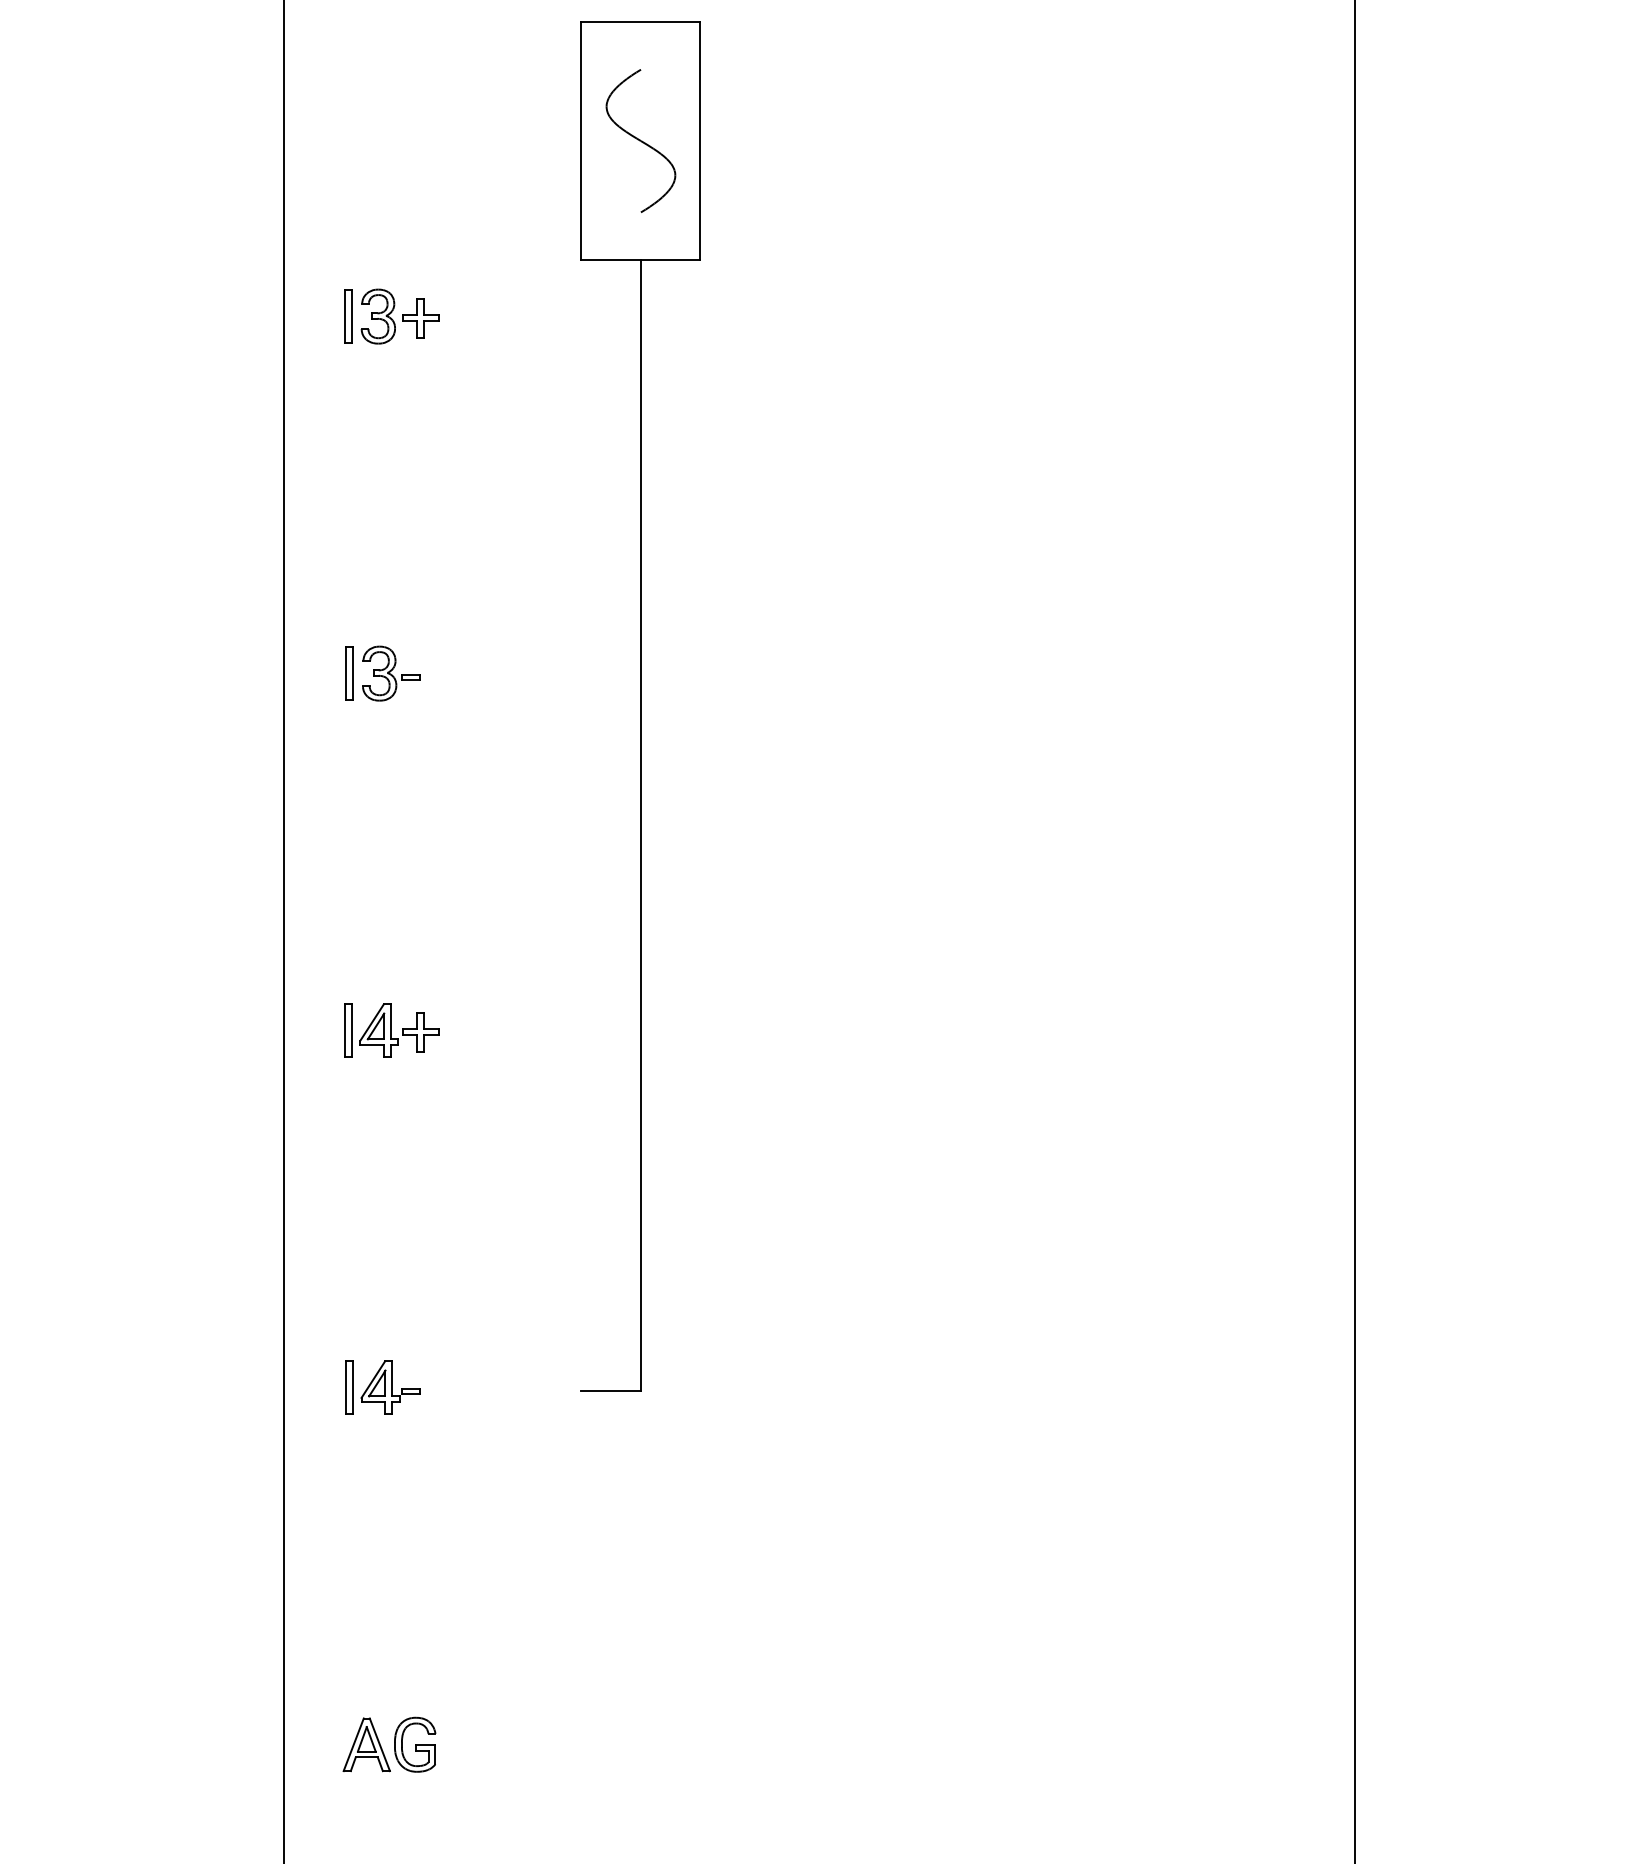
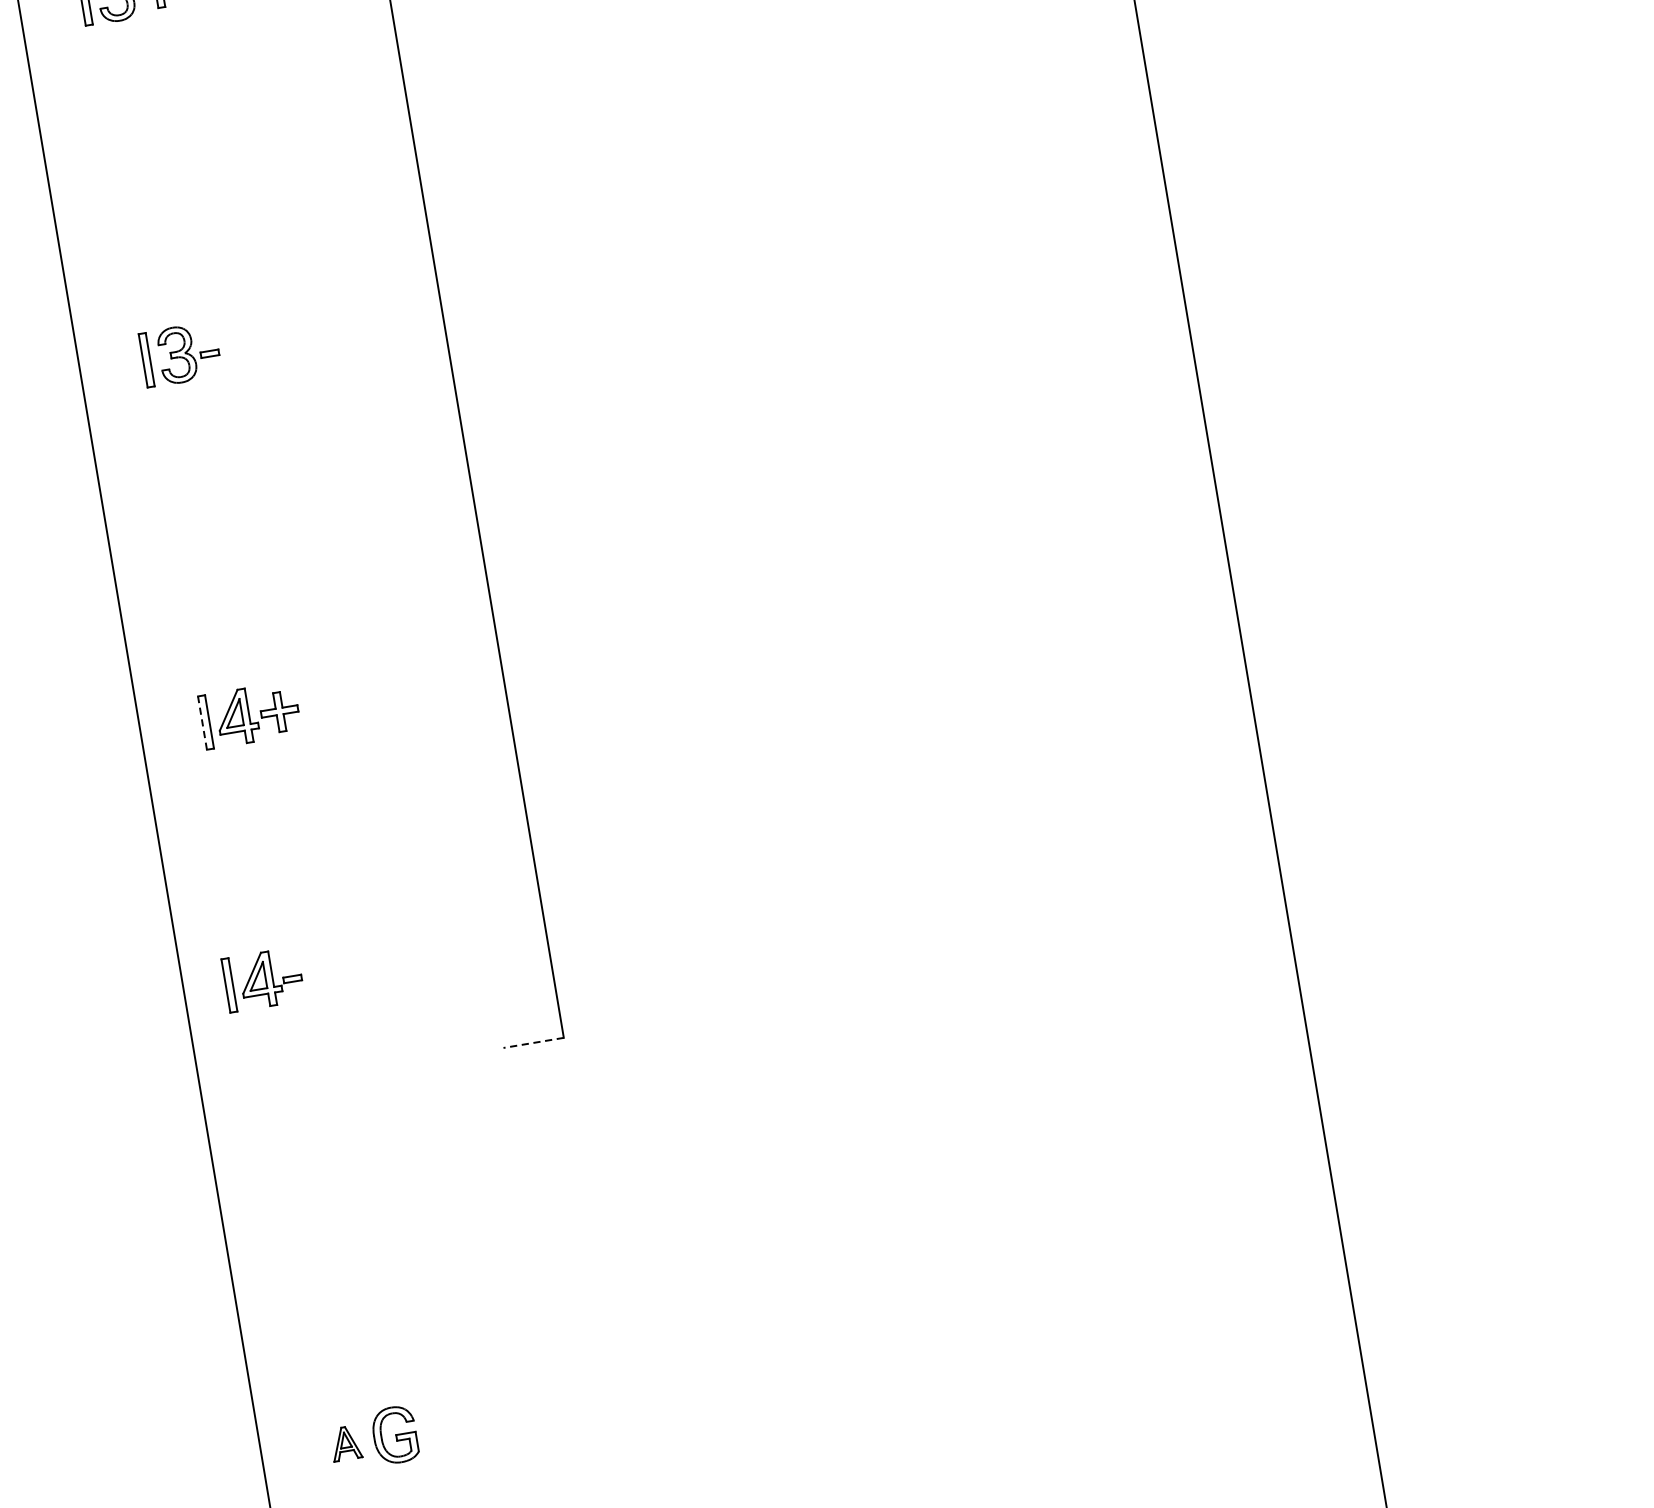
line: (344, 1030) -> (202, 722), solid -> dashed
part: (382, 1387) -> (262, 979), moved
line: (611, 1390) -> (533, 1042), solid -> dashed
part: (366, 1744) -> (345, 1443), size x0.6

